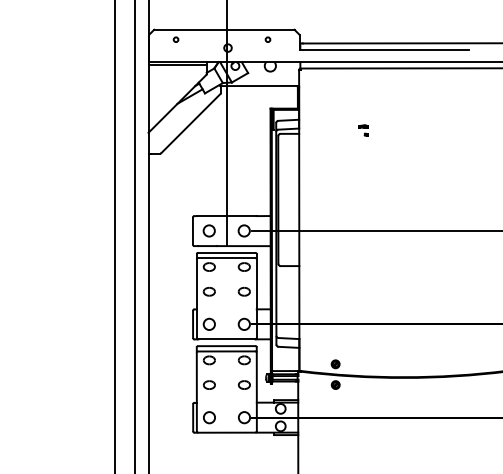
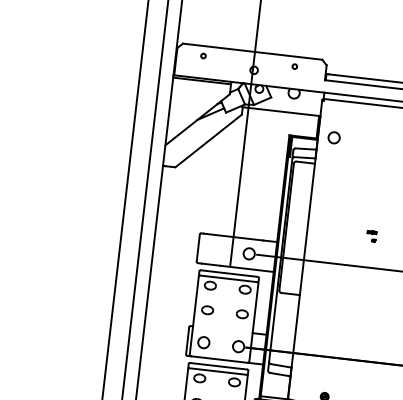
part: (363, 130) -> (371, 236), moved
circle: (208, 230) -> (333, 137), moved

